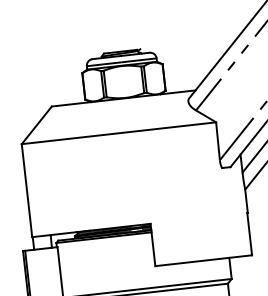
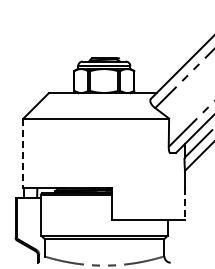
line: (27, 190) -> (23, 153), solid -> dashed
line: (249, 234) -> (184, 204), solid -> dashed

